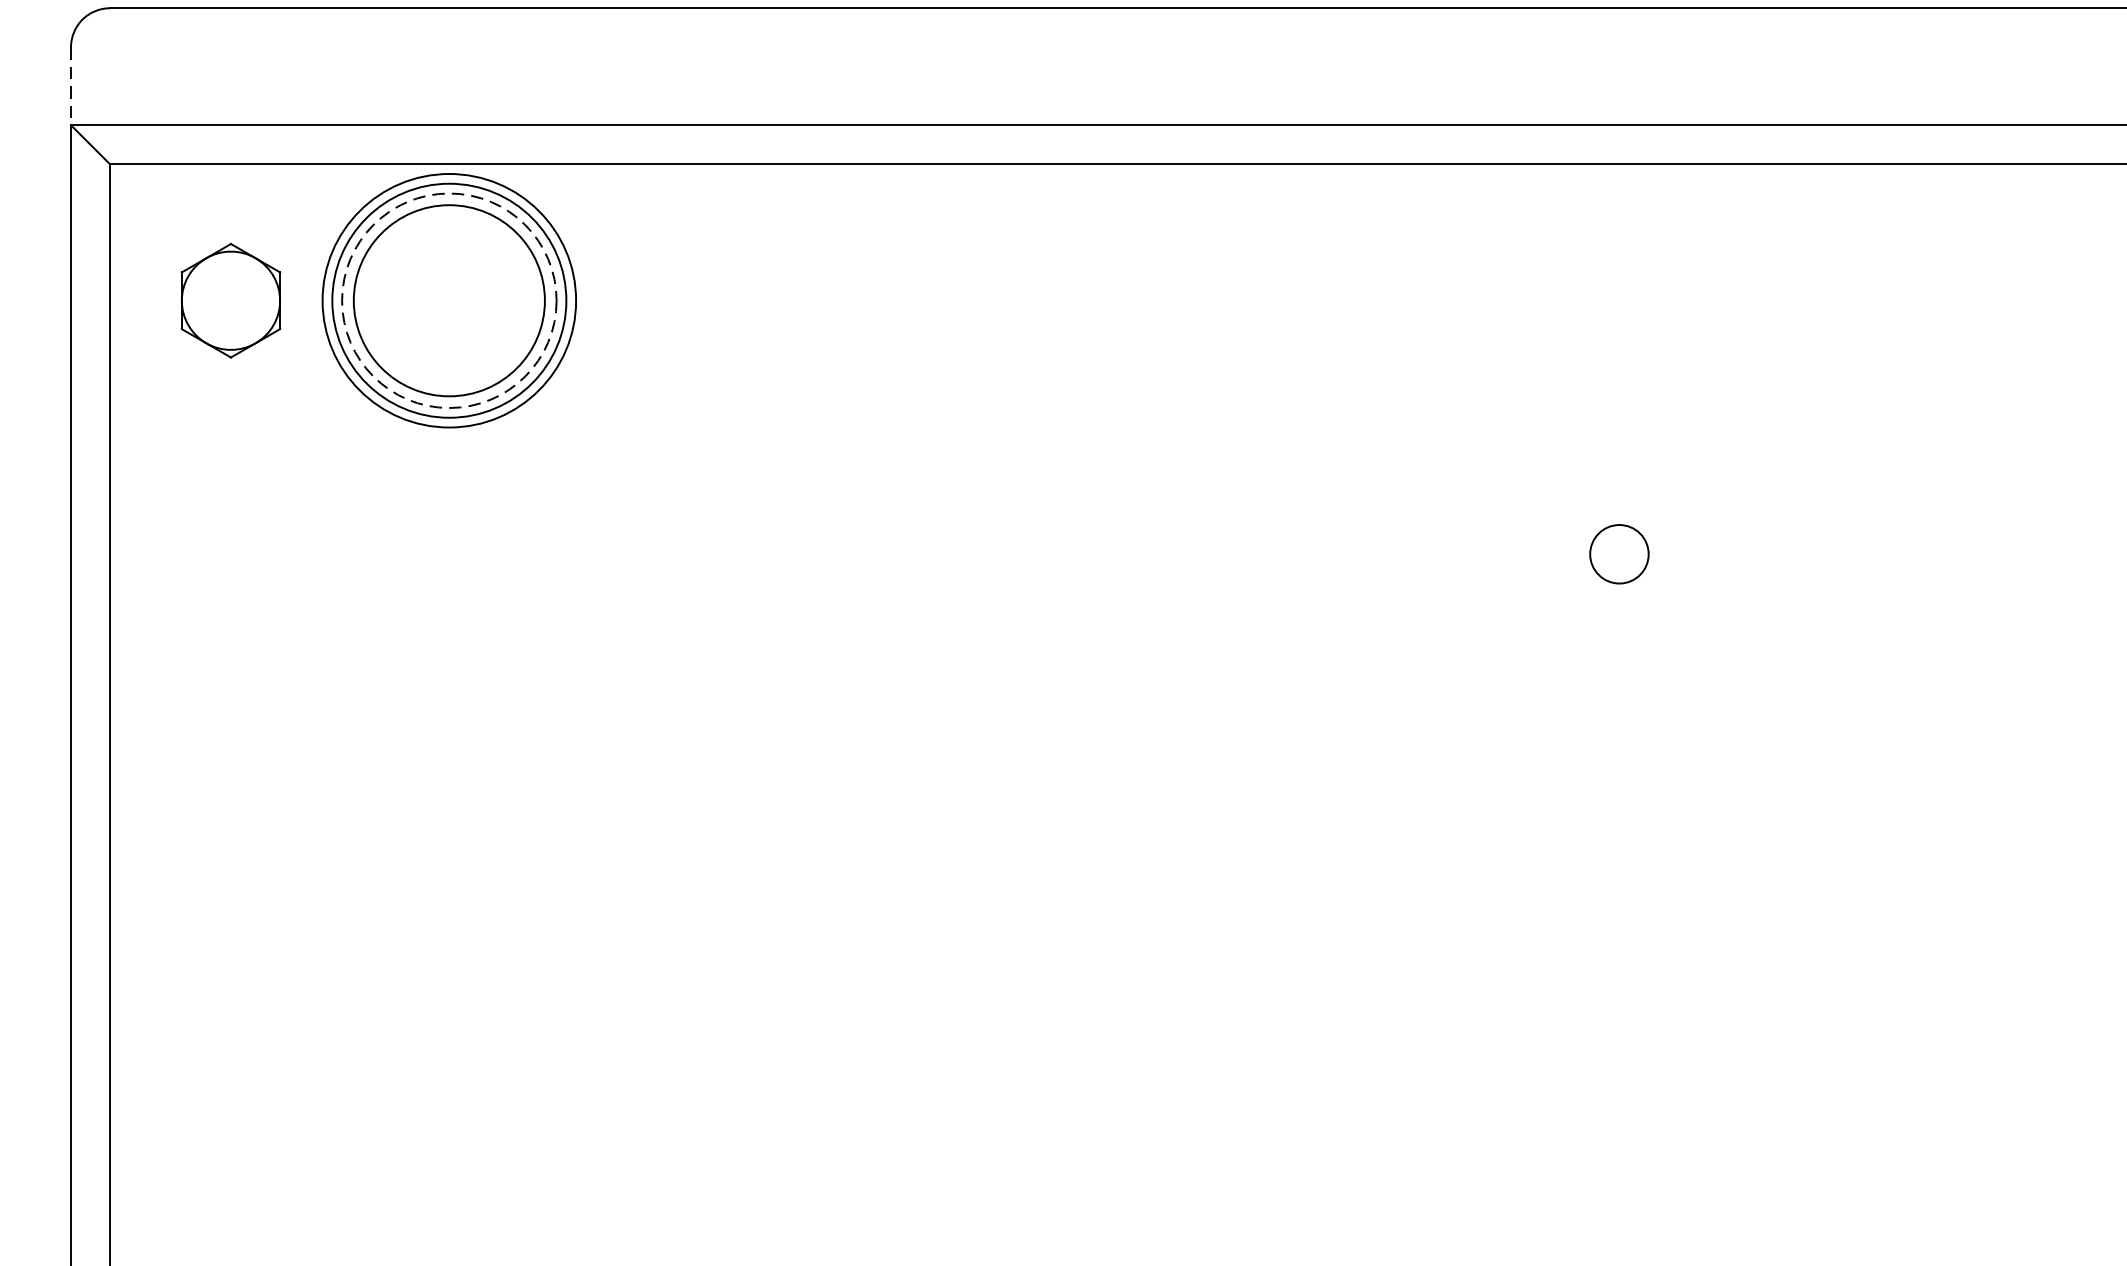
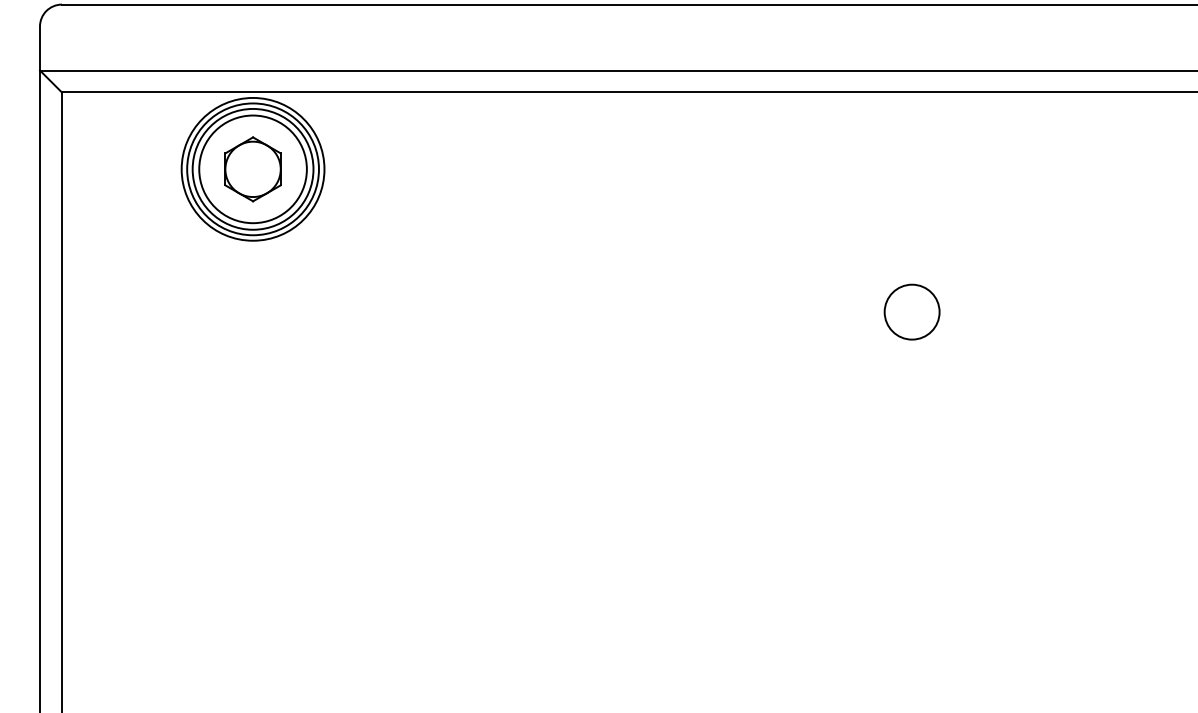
line: (70, 86) -> (39, 48), dashed -> solid
circle: (448, 299) -> (252, 168), dashed -> solid
part: (229, 301) -> (252, 169), moved
circle: (1618, 553) -> (911, 311), size x1.67

